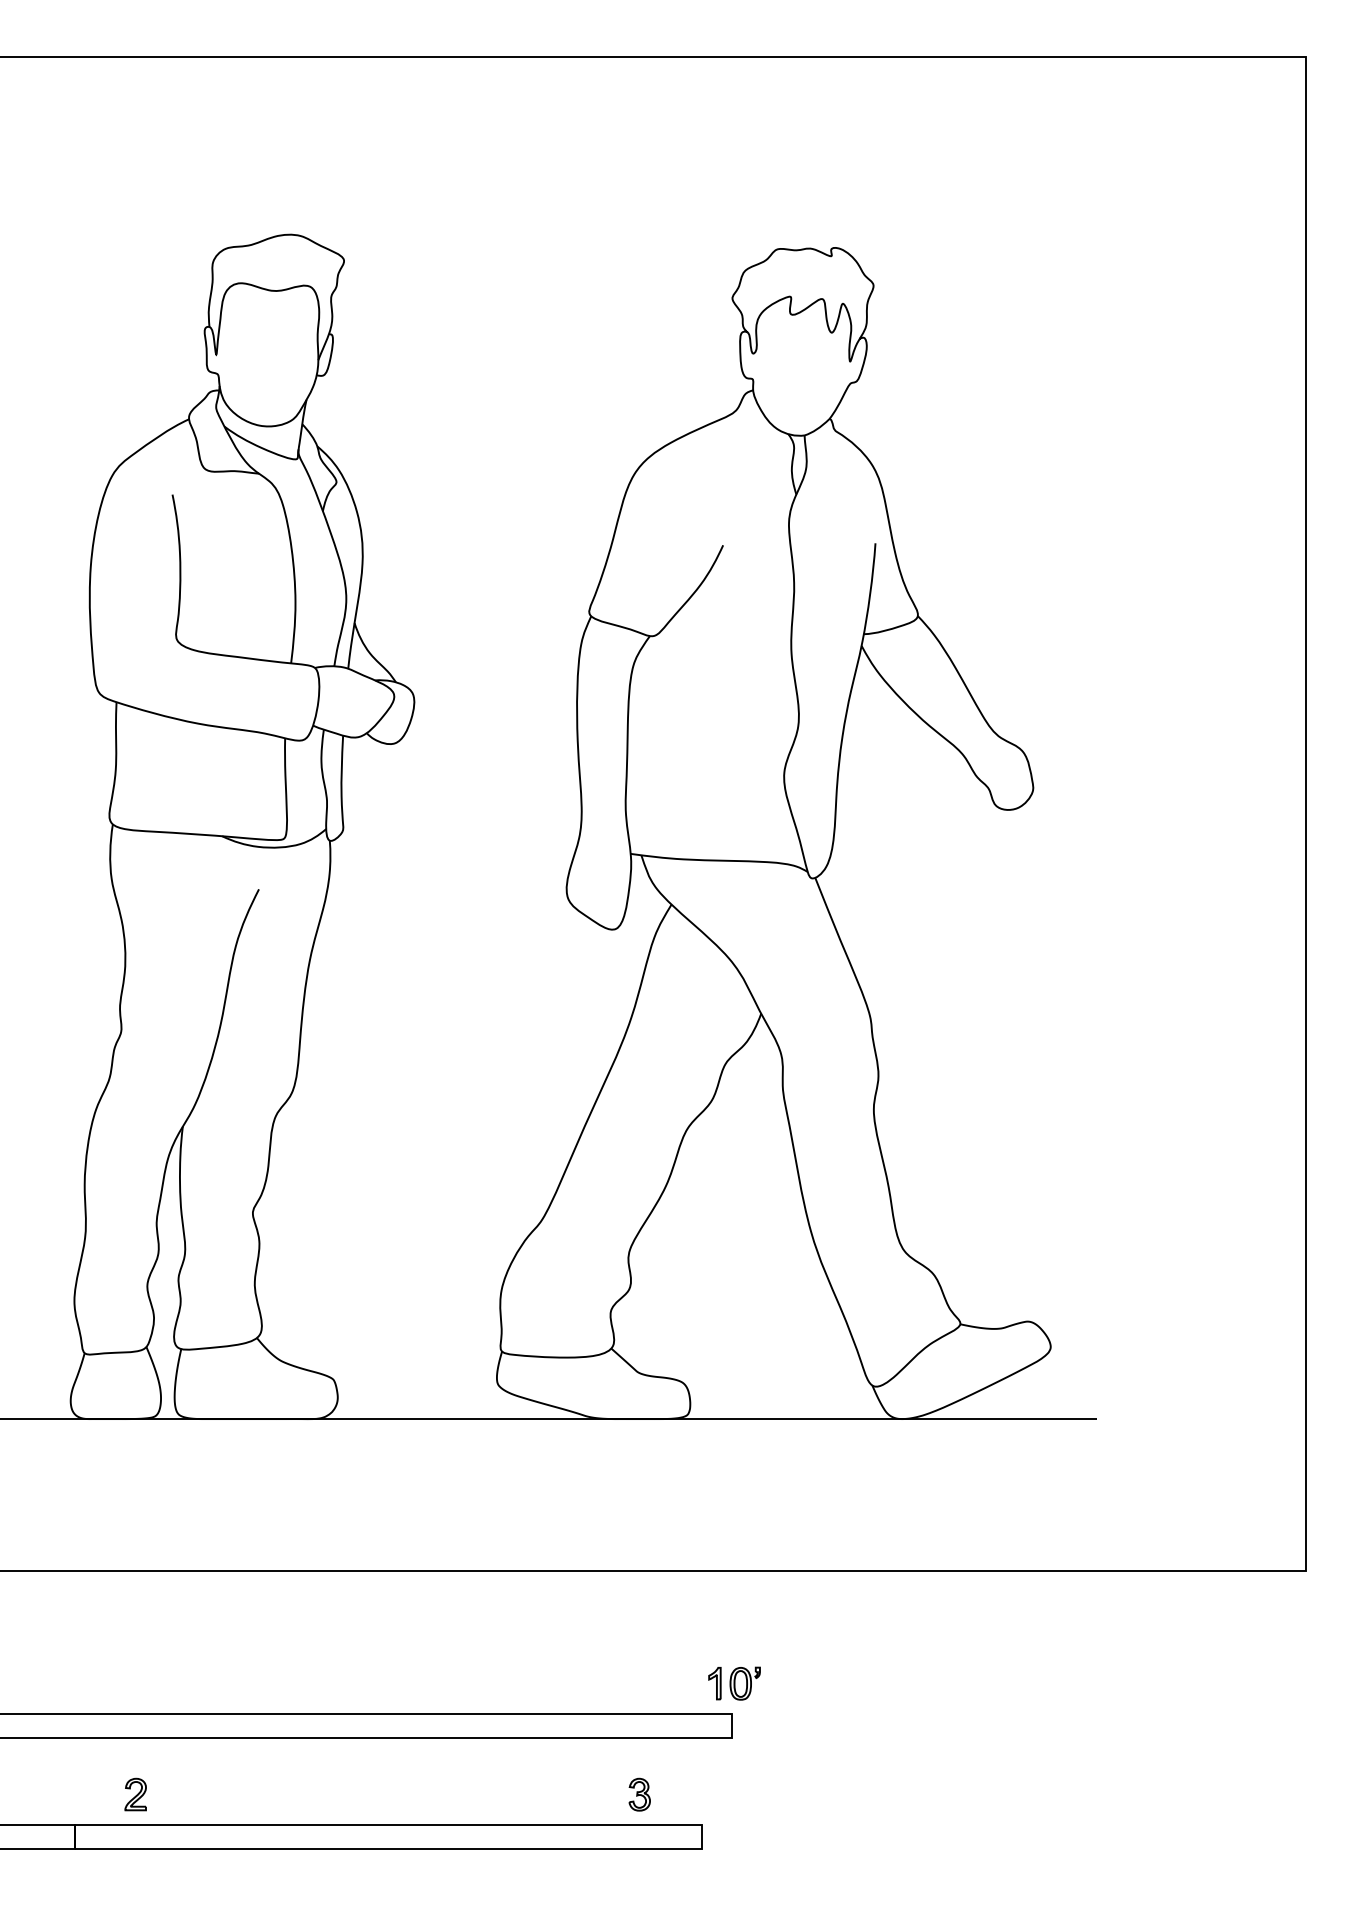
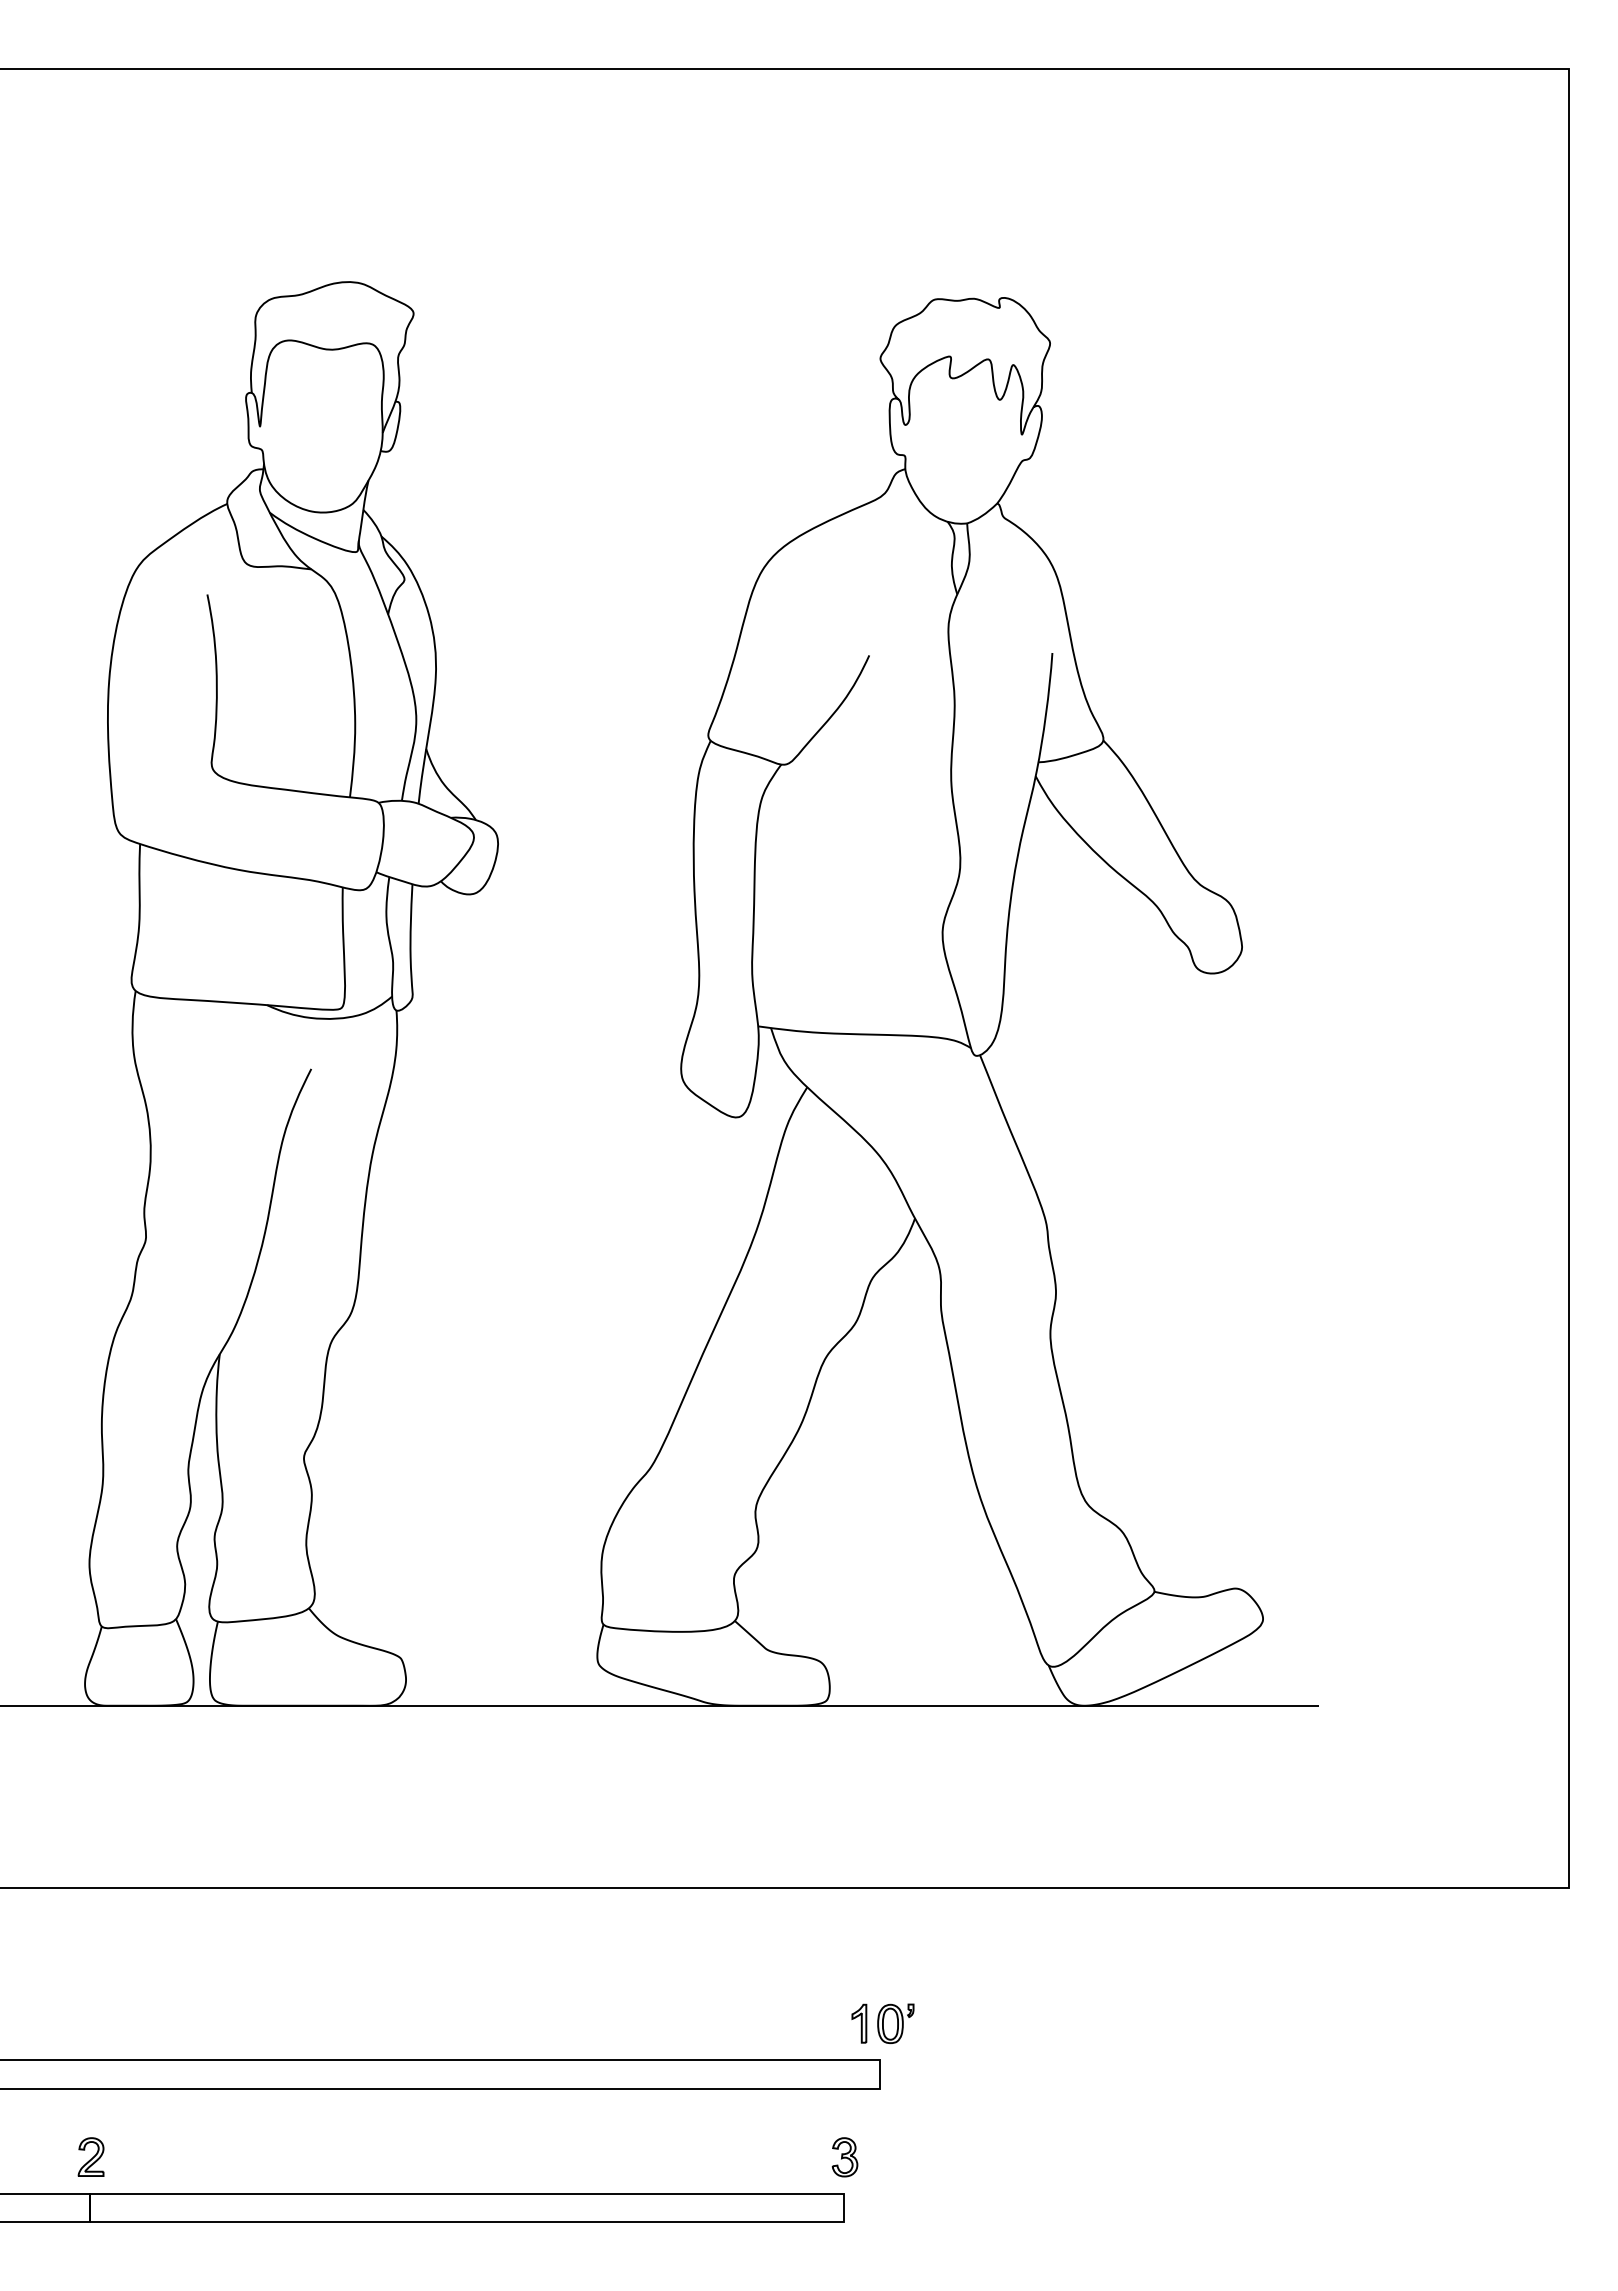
part: (135, 1794) -> (90, 2156), moved
part: (639, 1794) -> (844, 2157), moved

